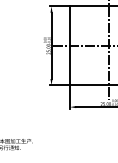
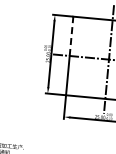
line: (69, 26) -> (71, 36), solid -> dashed

